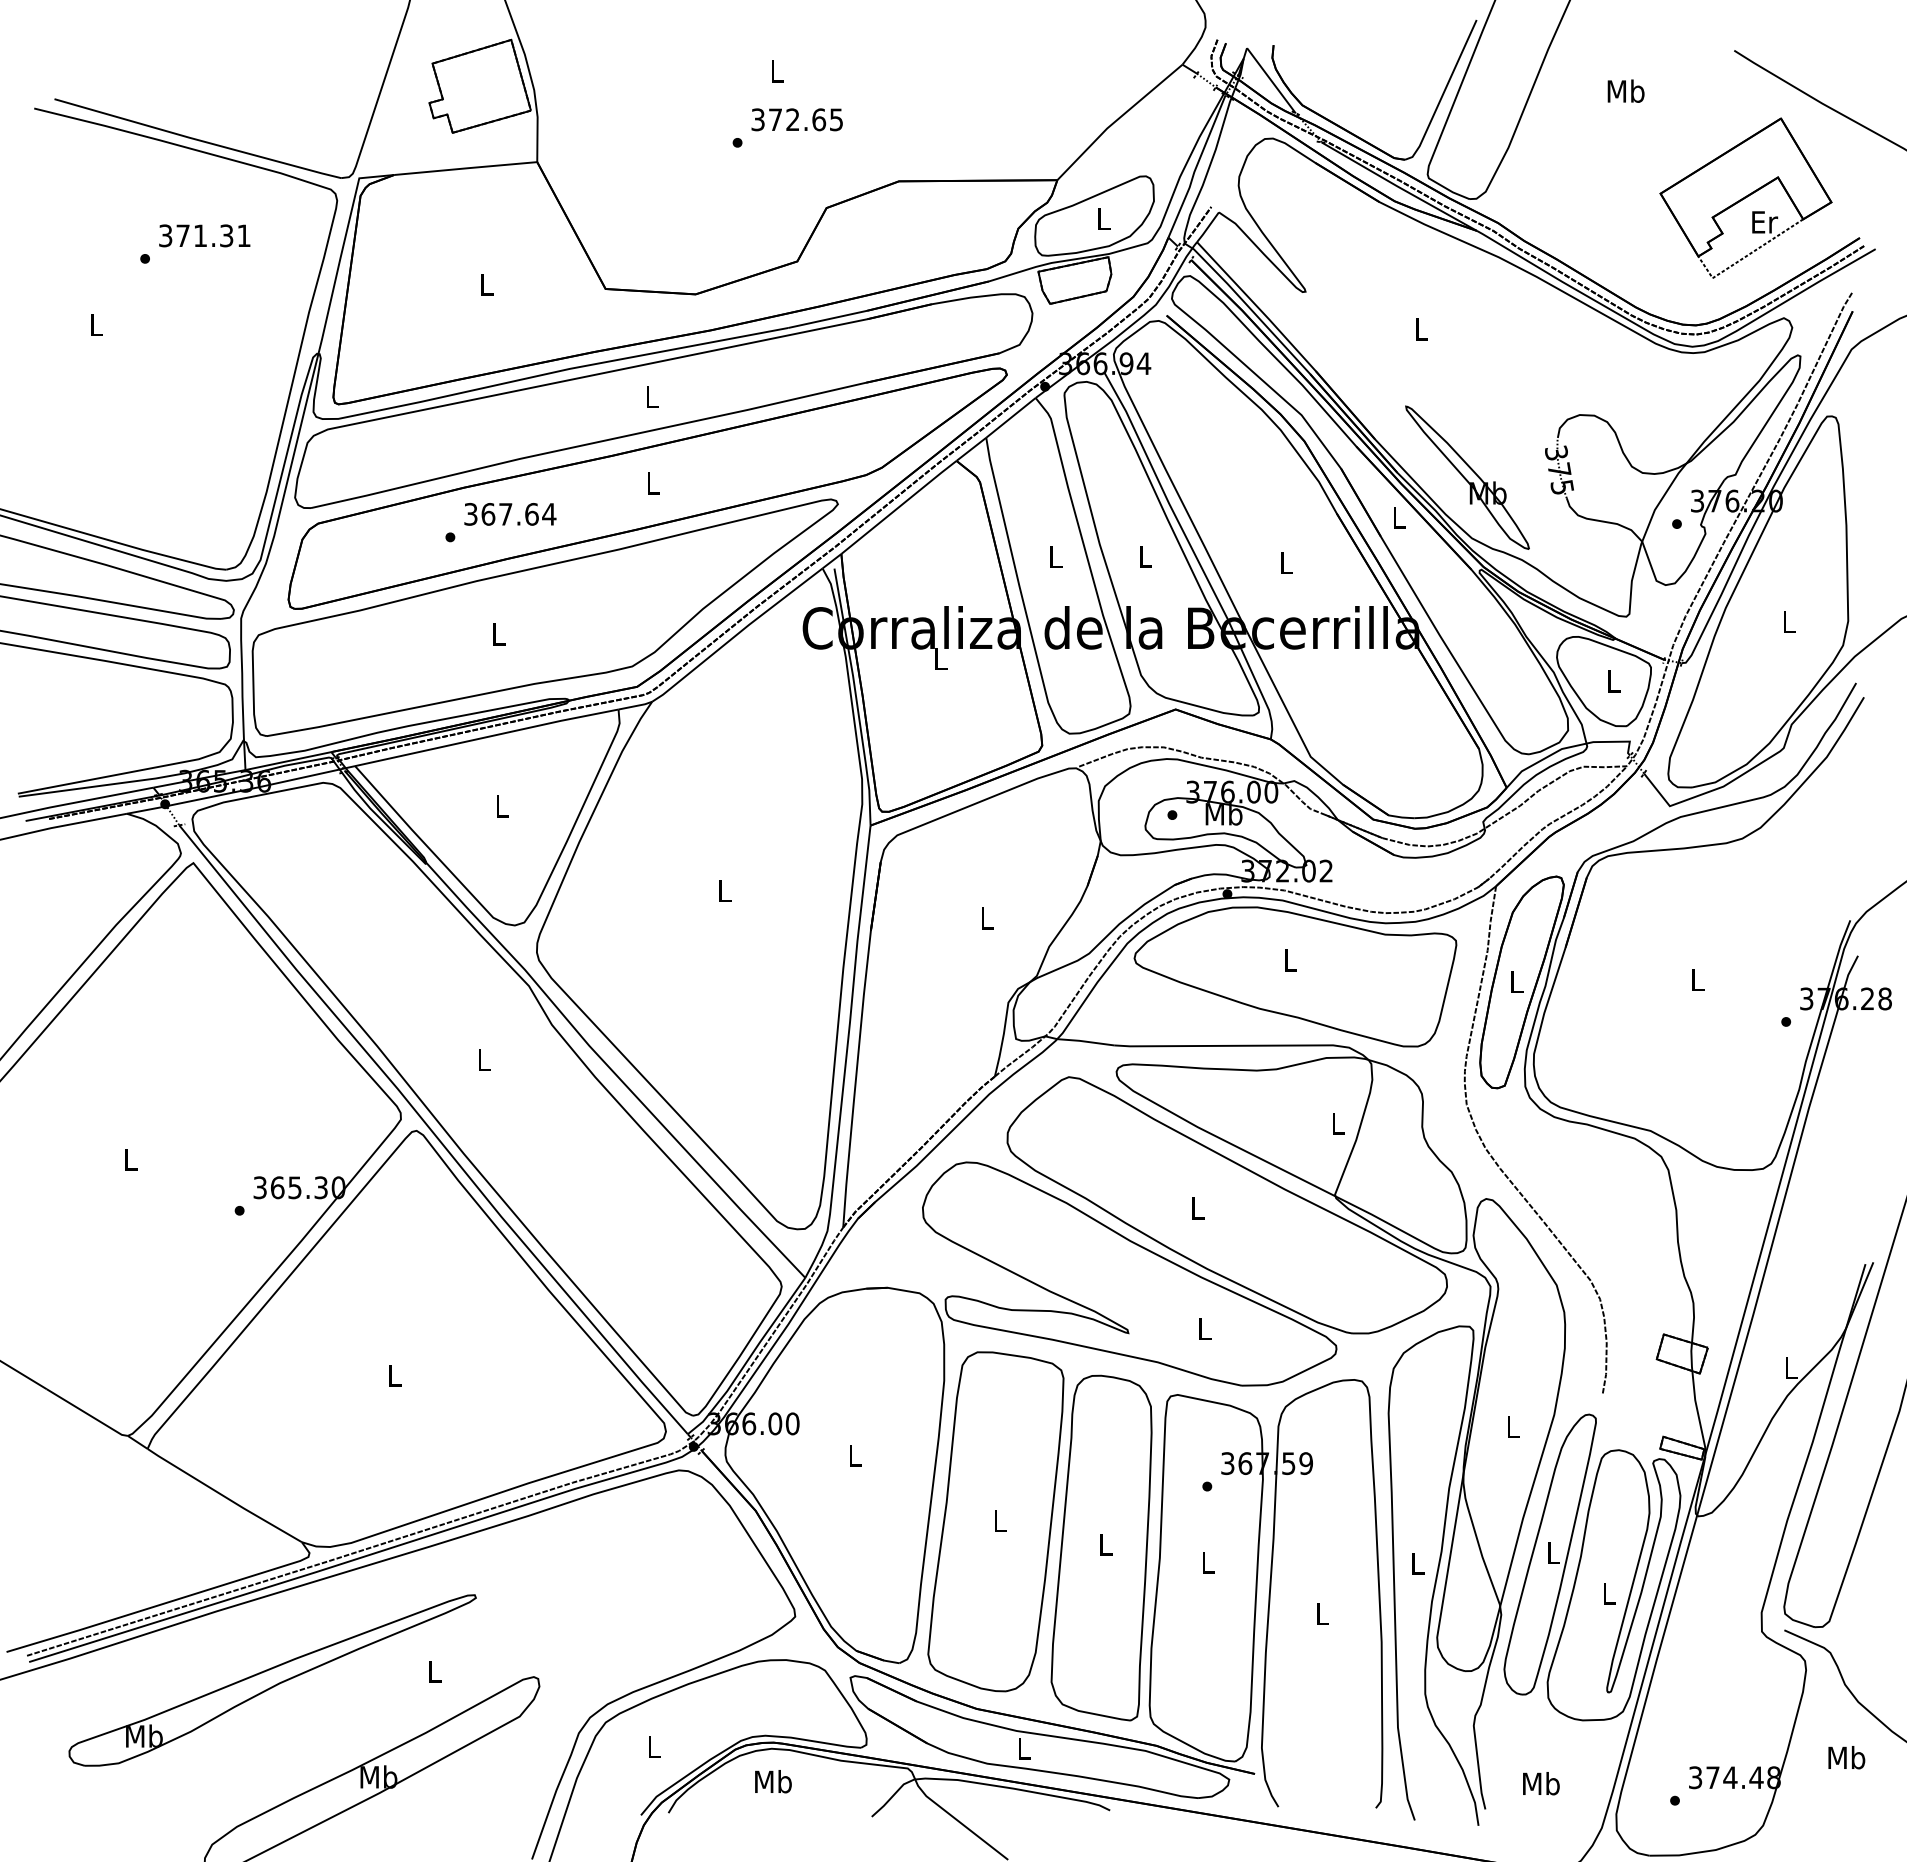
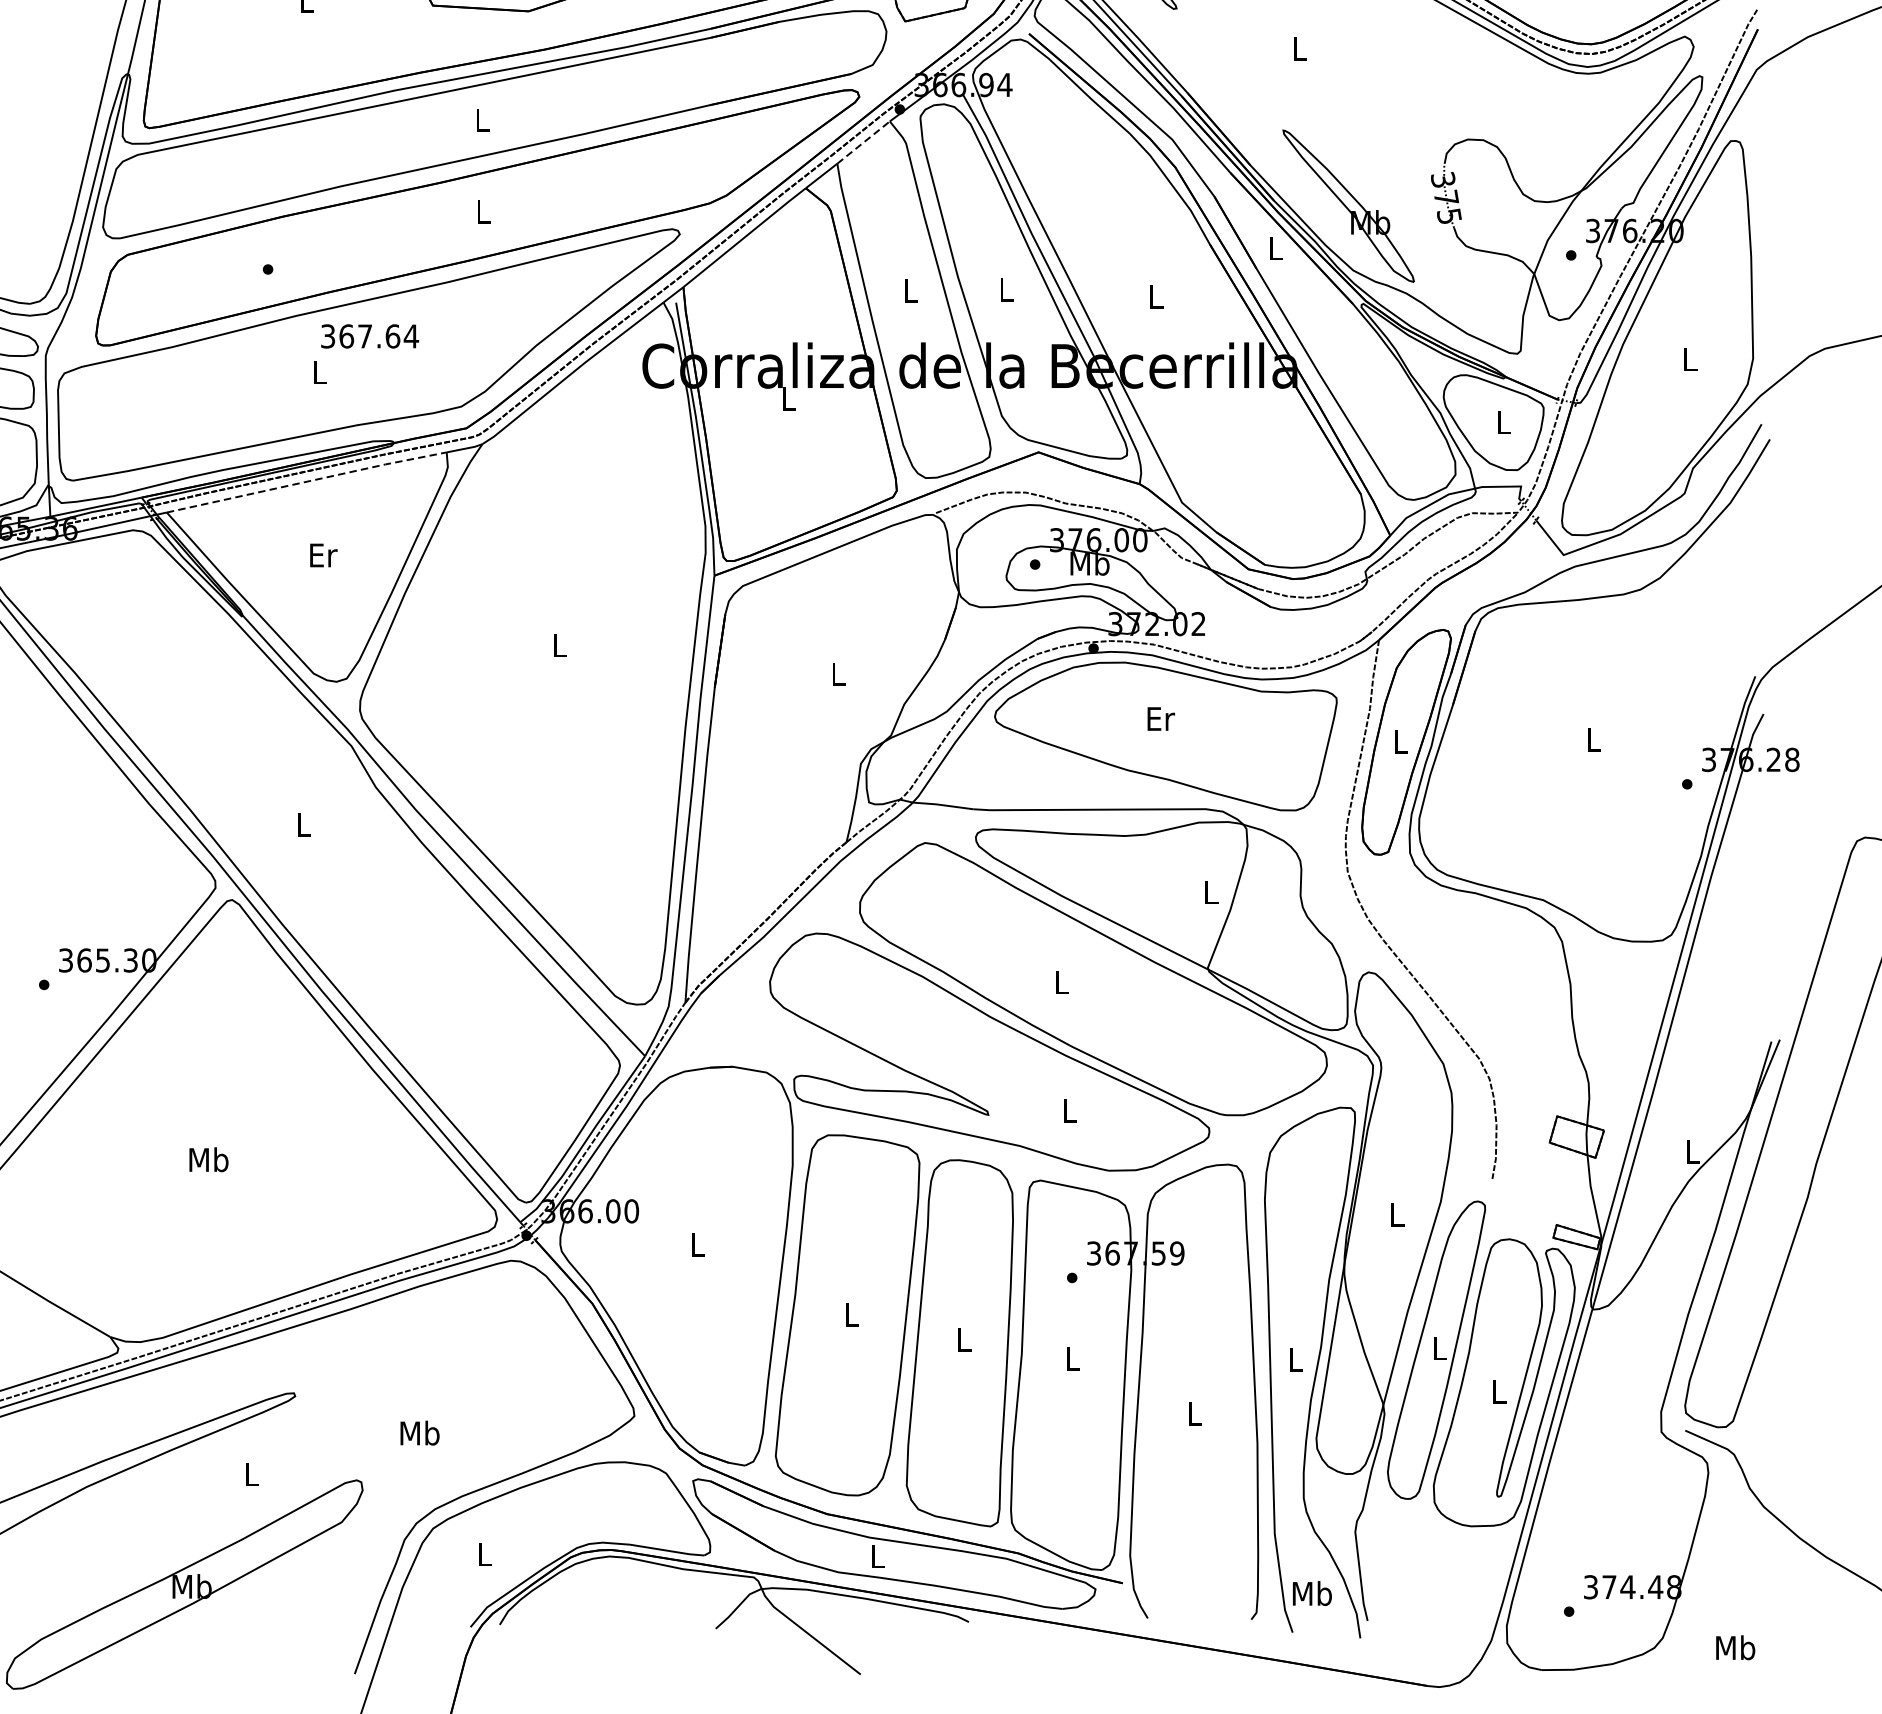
line: (1010, 417) -> (863, 142), solid -> dashed
text: (510, 514) -> (370, 336), moved
line: (487, 736) -> (307, 481), solid -> dashed
text: (502, 806) -> (323, 555), L -> Er
text: (1291, 960) -> (1161, 719), L -> Er
text: (394, 1374) -> (208, 1158), L -> Mb
text: (1846, 1757) -> (1735, 1647), moved
text: (773, 1781) -> (420, 1432), moved
text: (1541, 1783) -> (1312, 1593), moved

